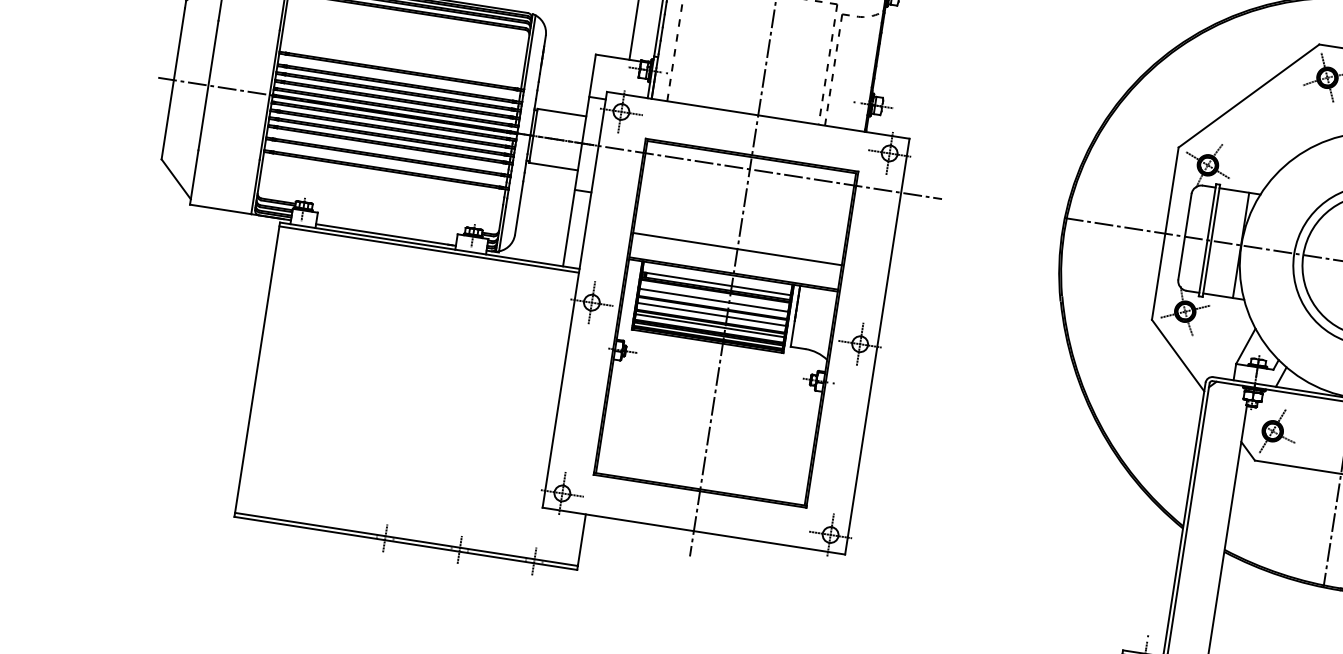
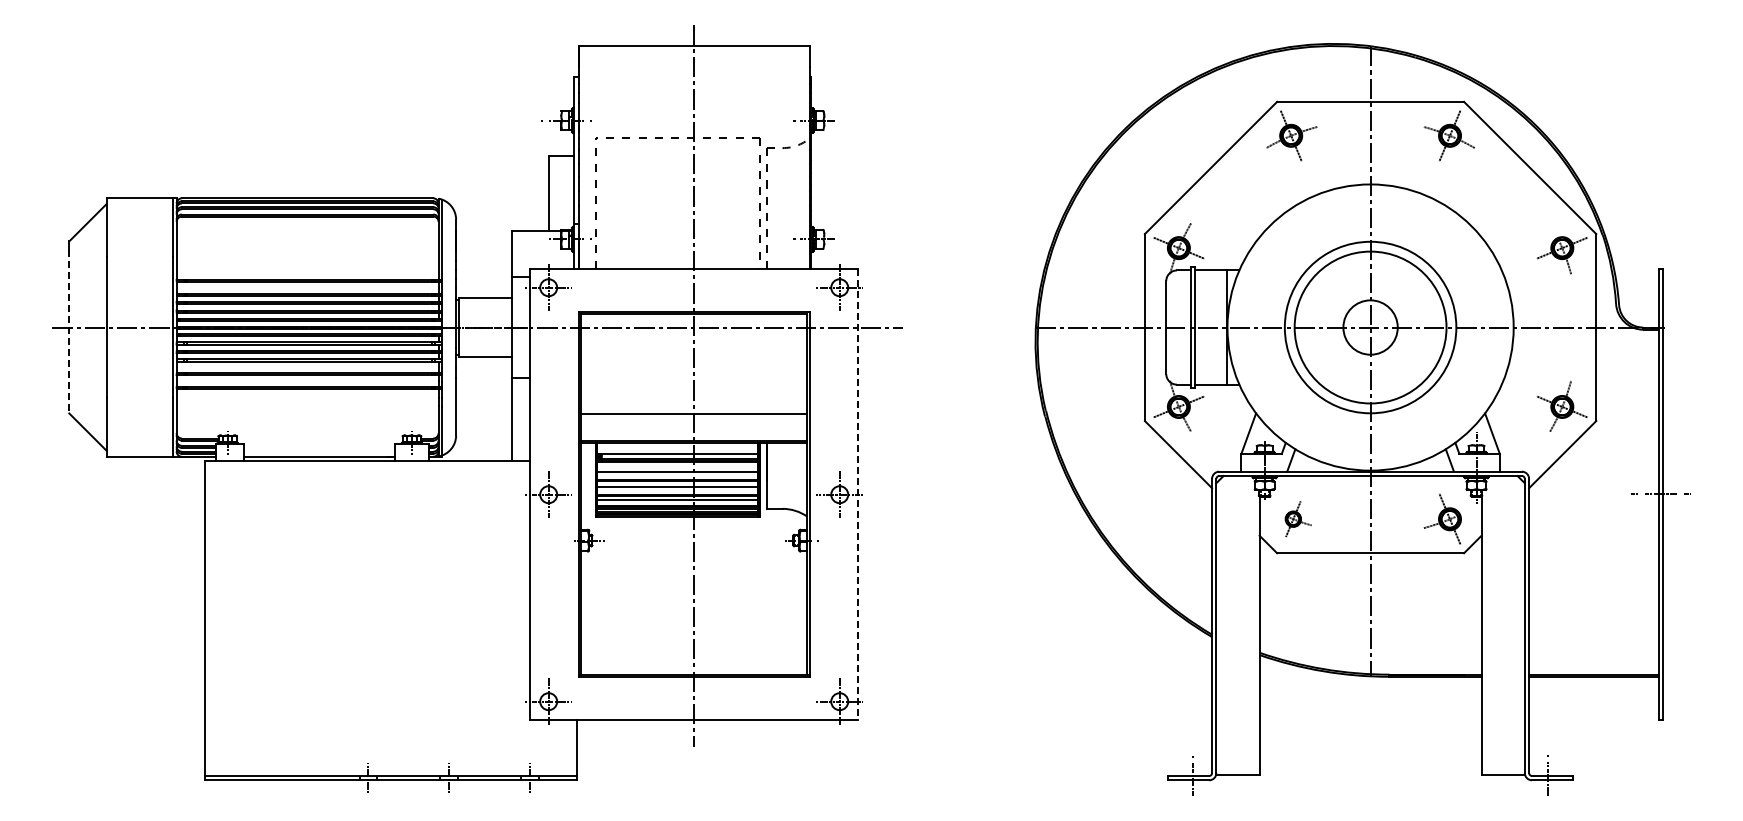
line: (173, 83) -> (69, 331), solid -> dashed
line: (429, 249) -> (367, 465), removed
line: (877, 346) -> (858, 494), solid -> dashed
part: (1279, 431) -> (1298, 518), size x0.7

